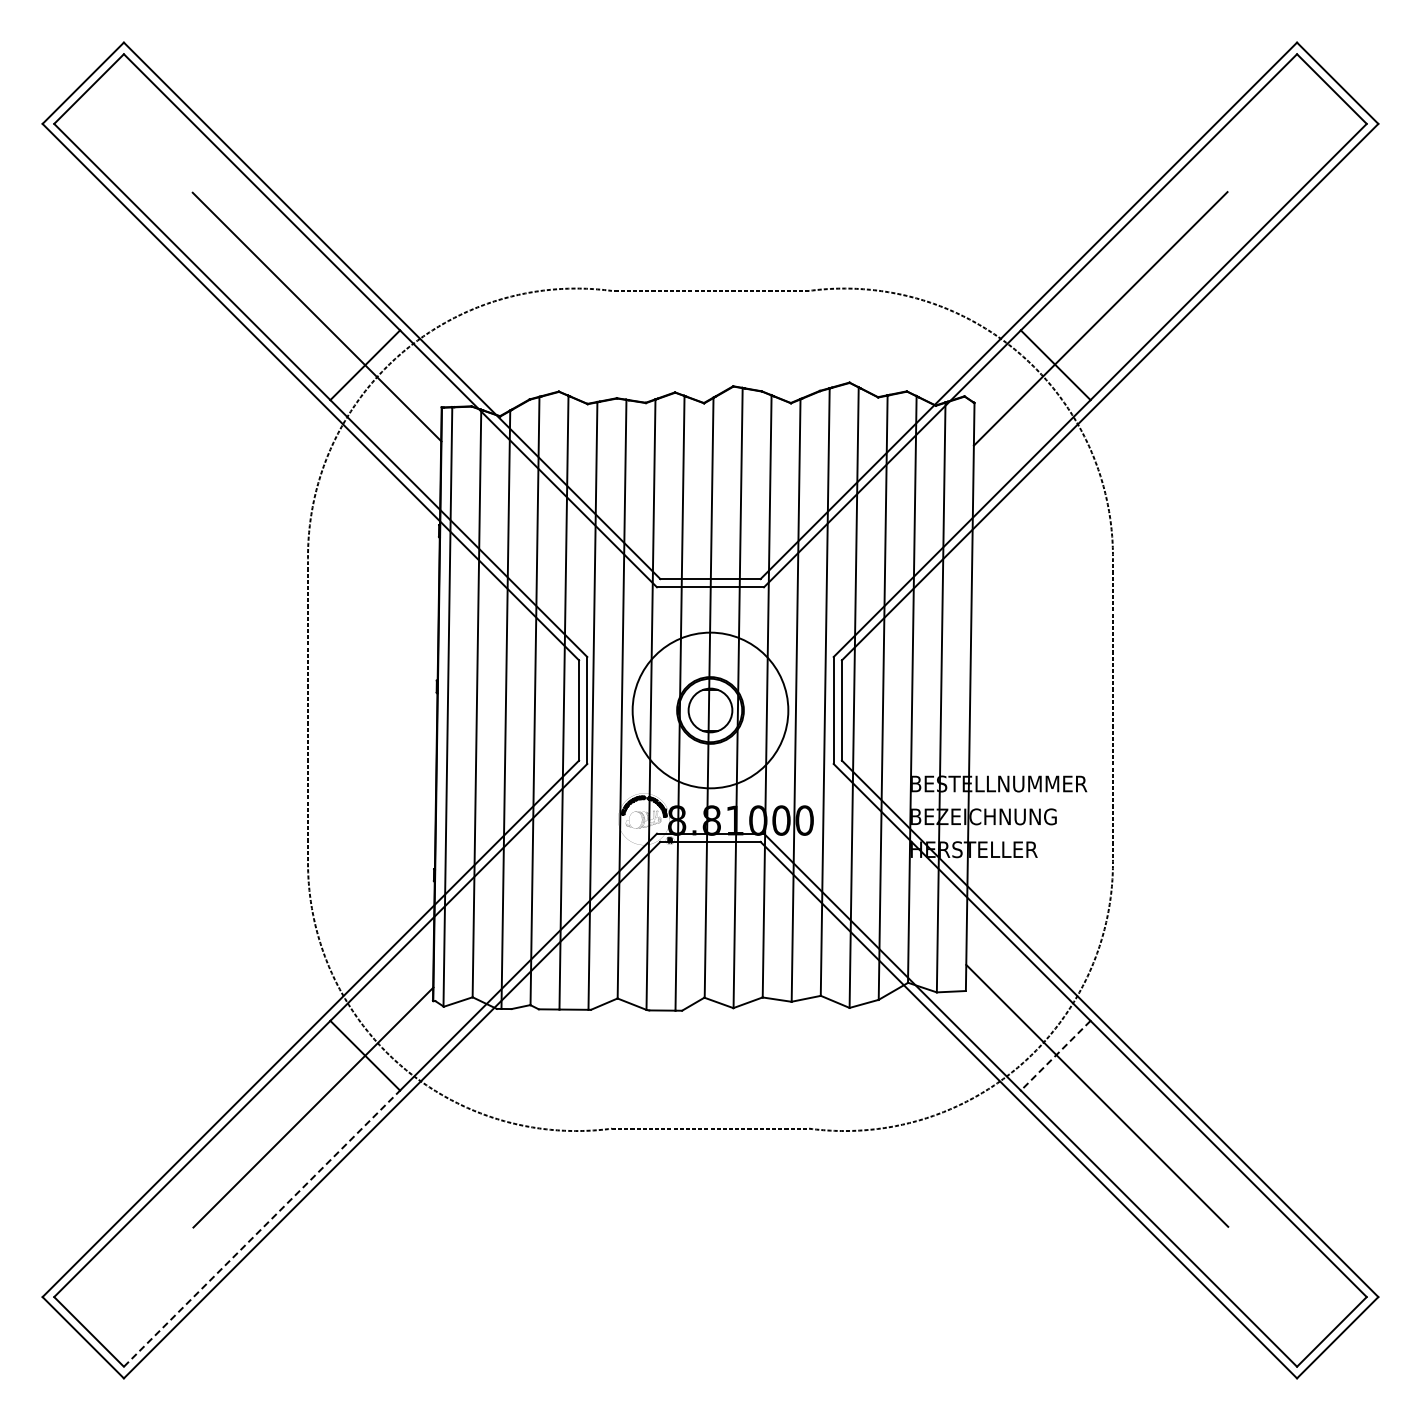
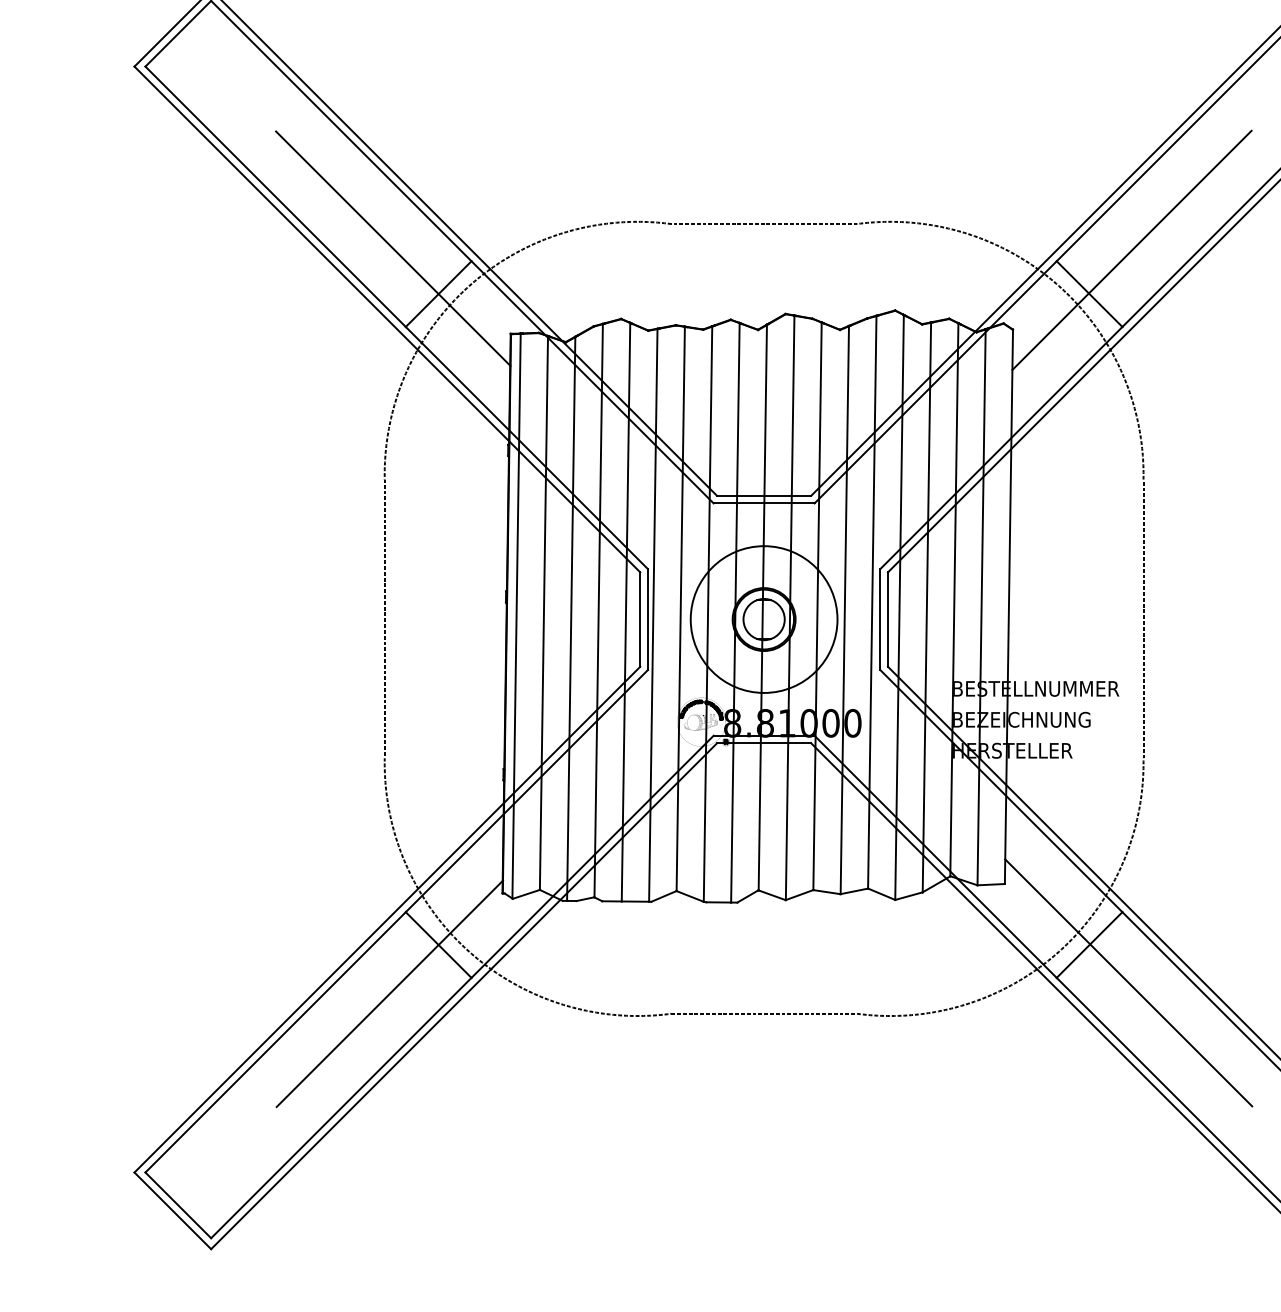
line: (1055, 1056) -> (1089, 945), dashed -> solid
line: (262, 1228) -> (341, 1107), dashed -> solid

